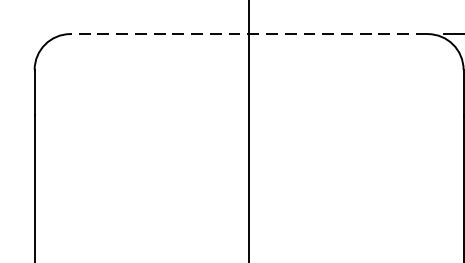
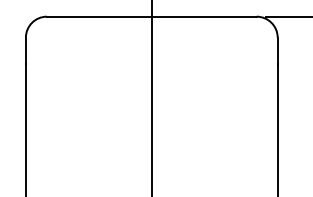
line: (248, 33) -> (151, 16), dashed -> solid

